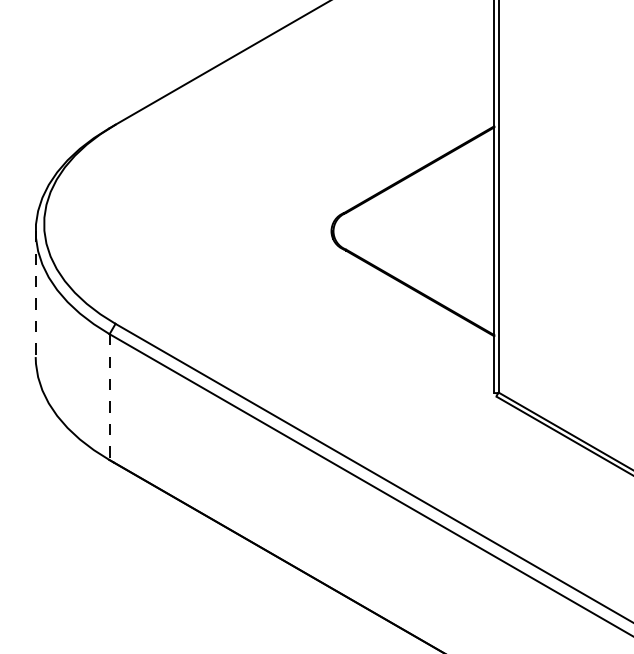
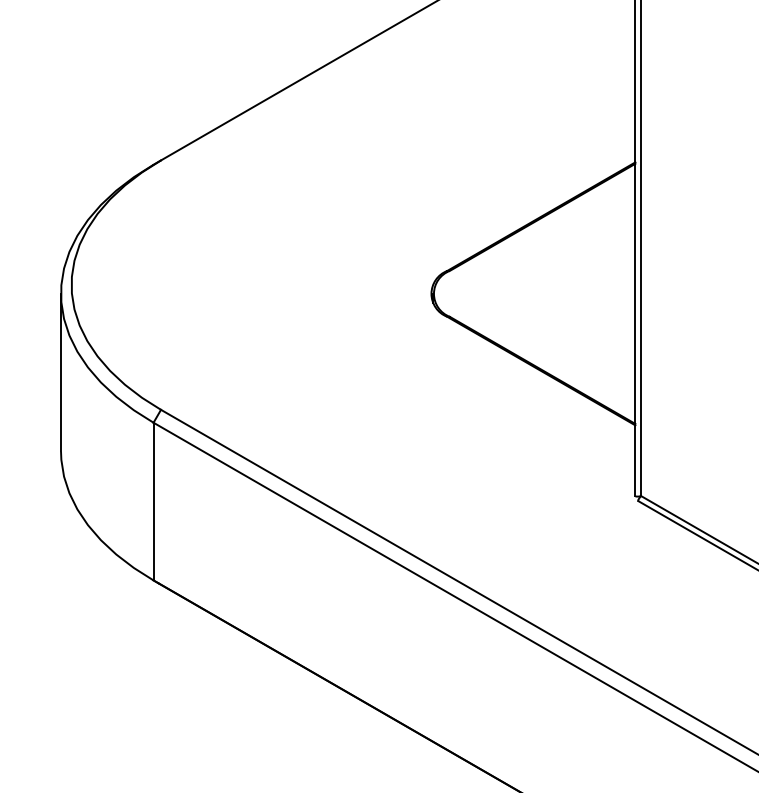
line: (35, 294) -> (60, 373), dashed -> solid
line: (109, 397) -> (153, 502), dashed -> solid

